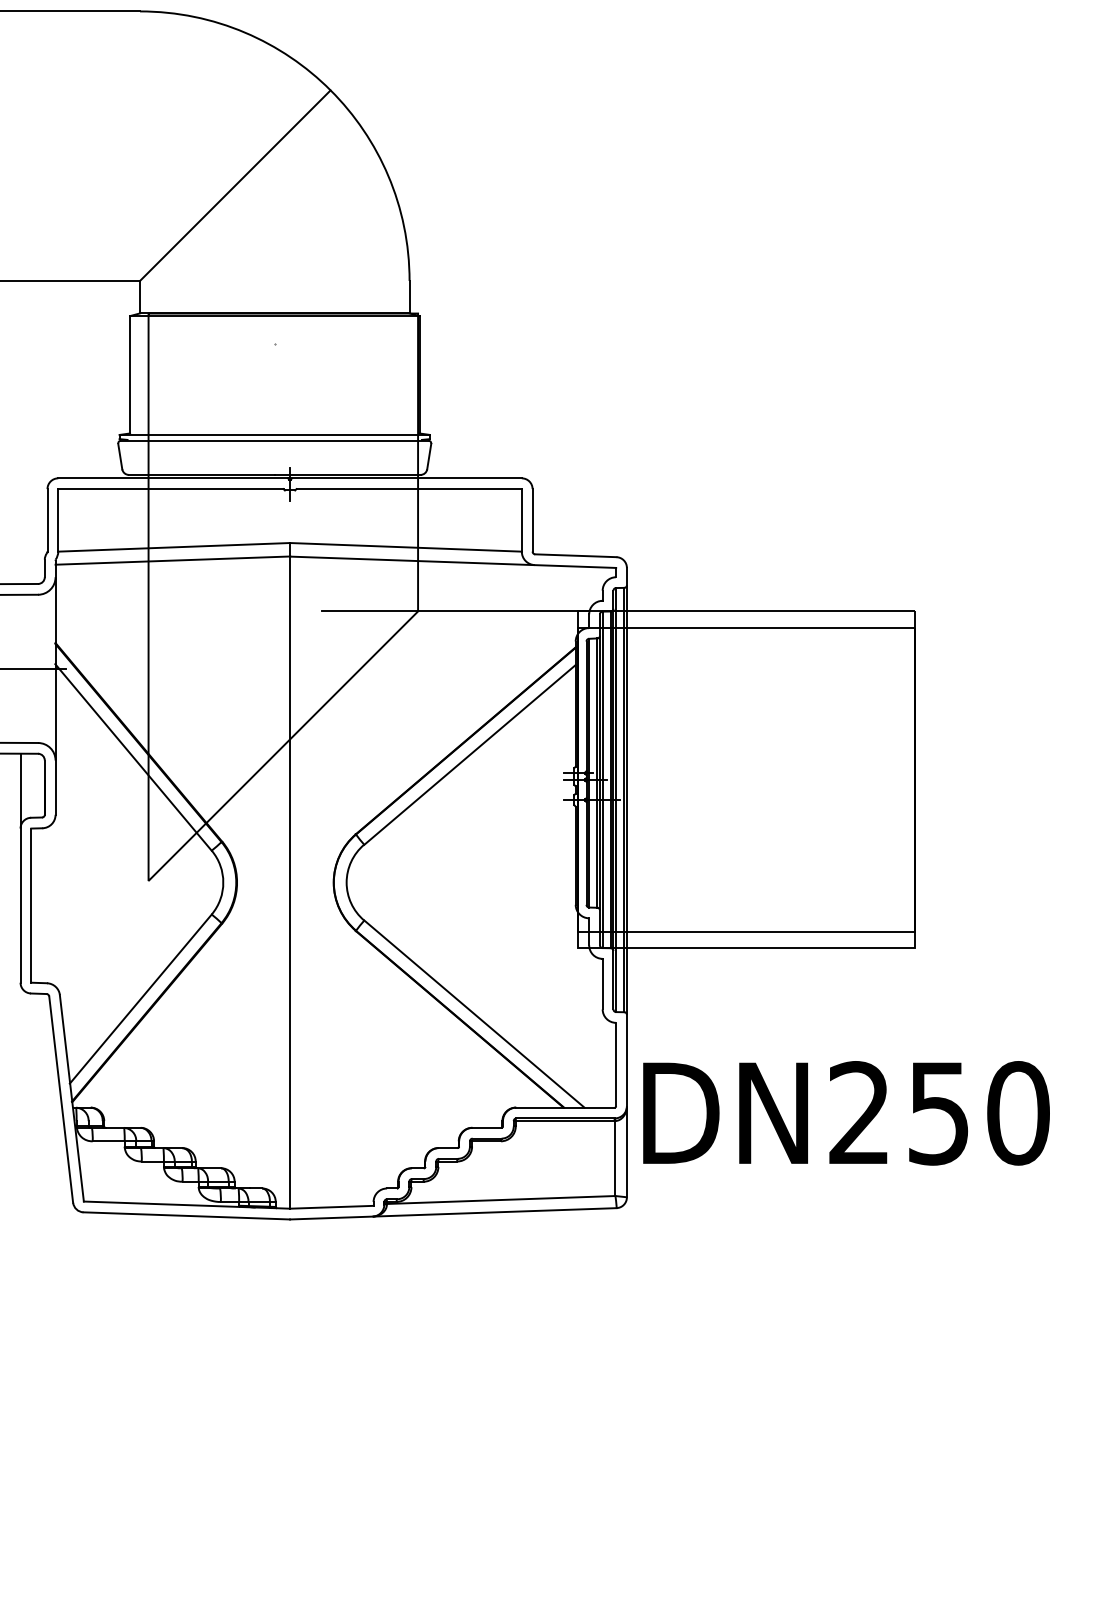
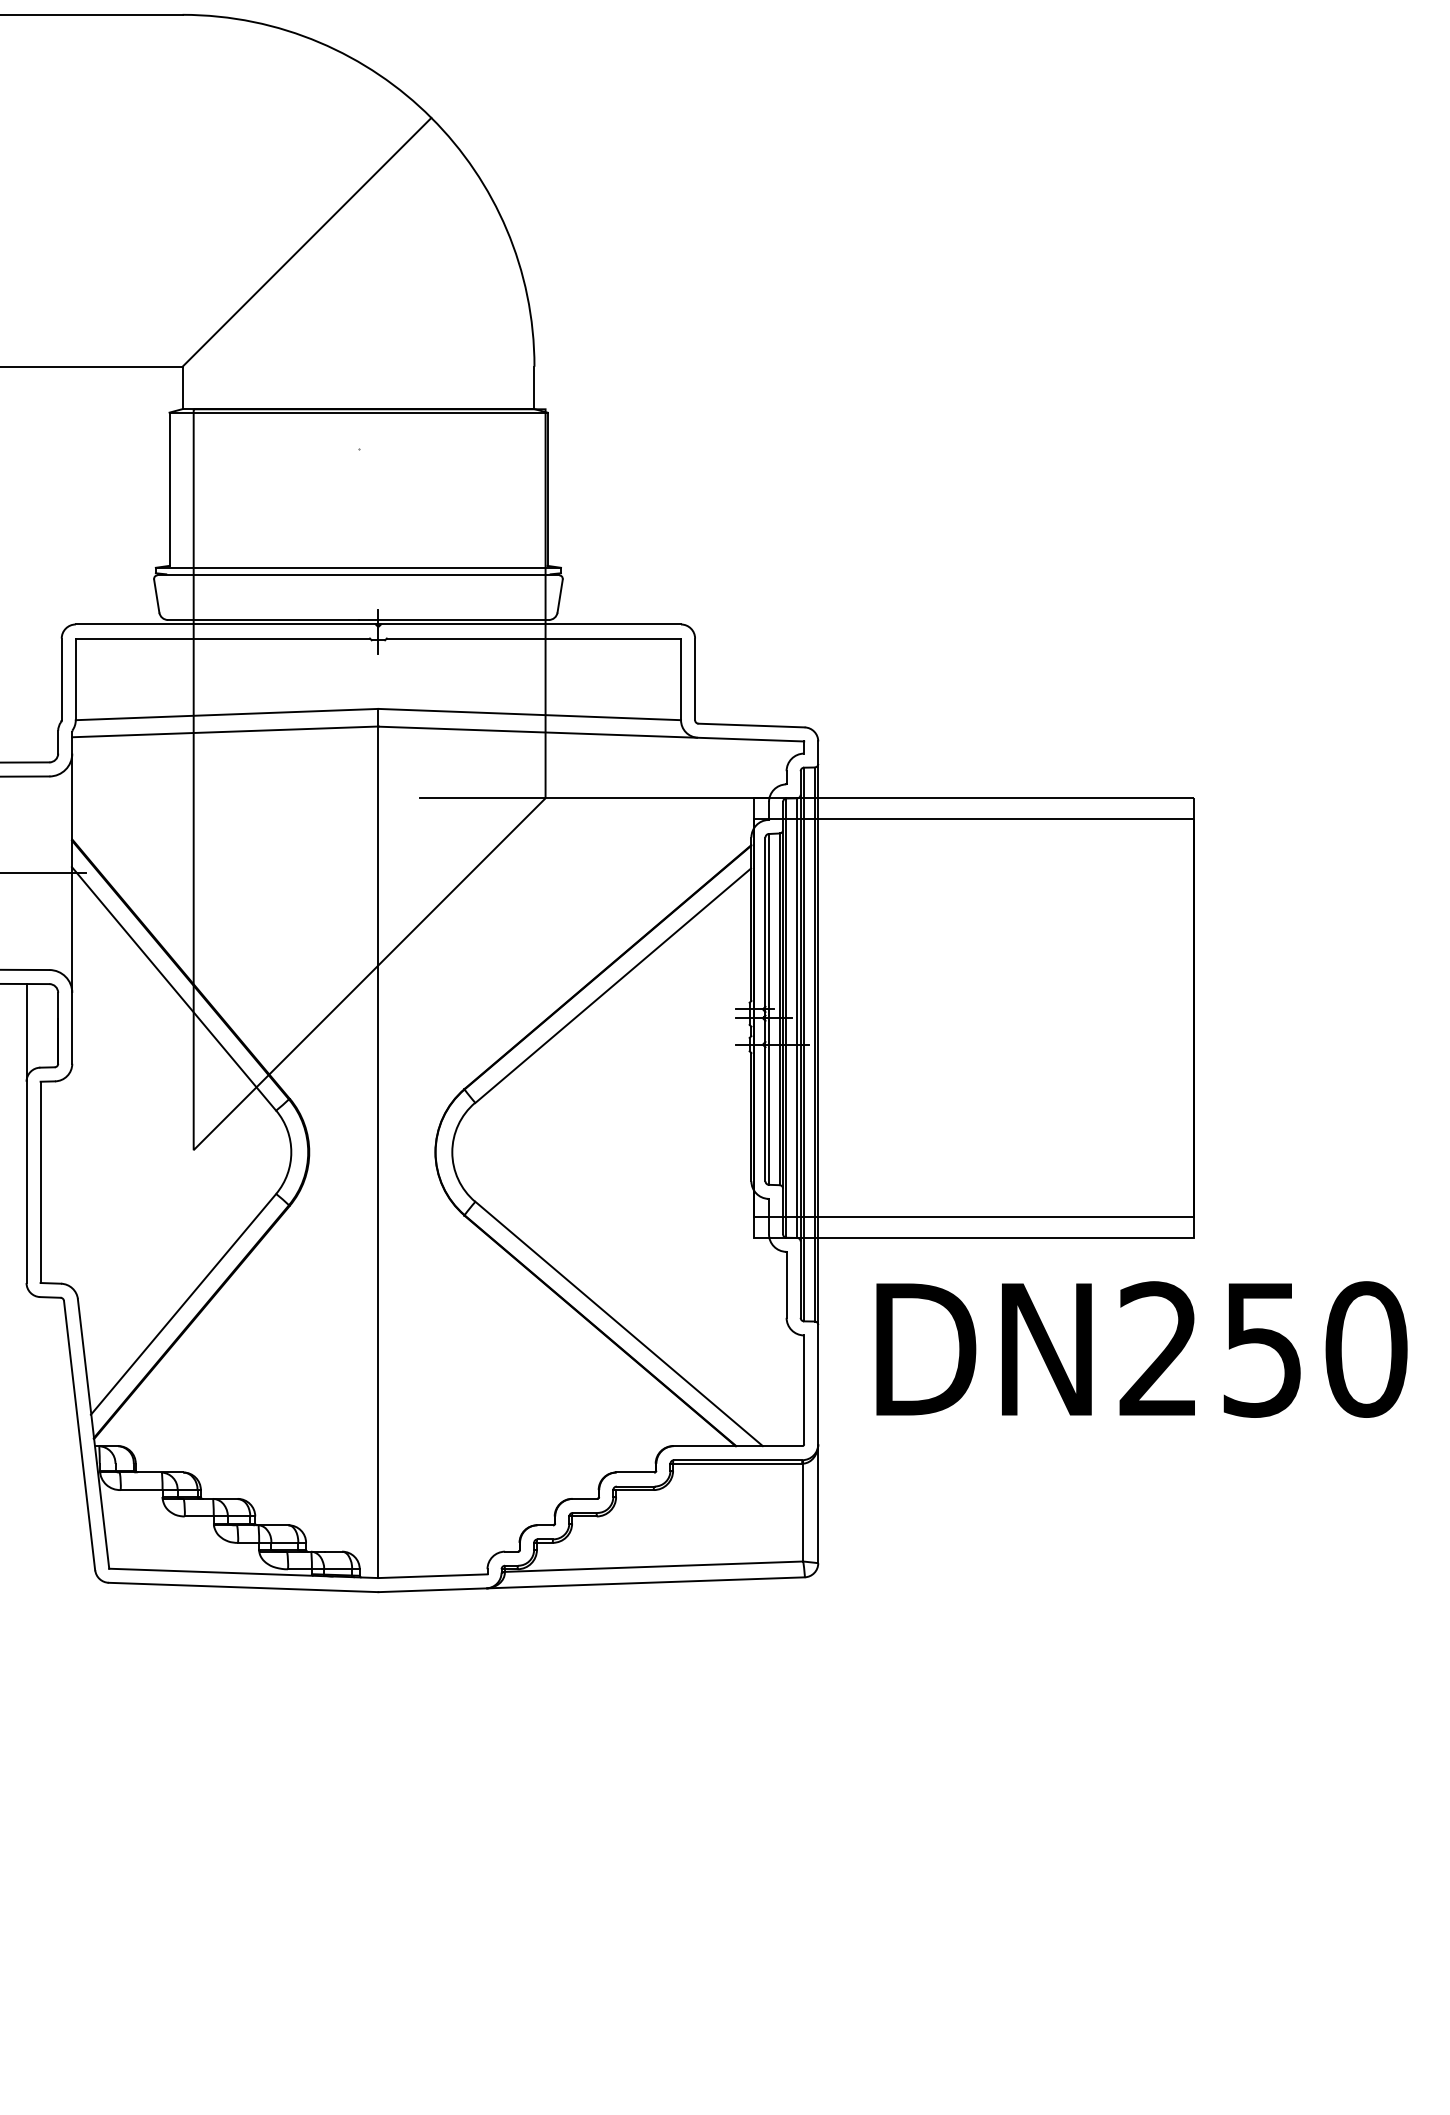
text: (846, 1113) -> (1141, 1349), moved

